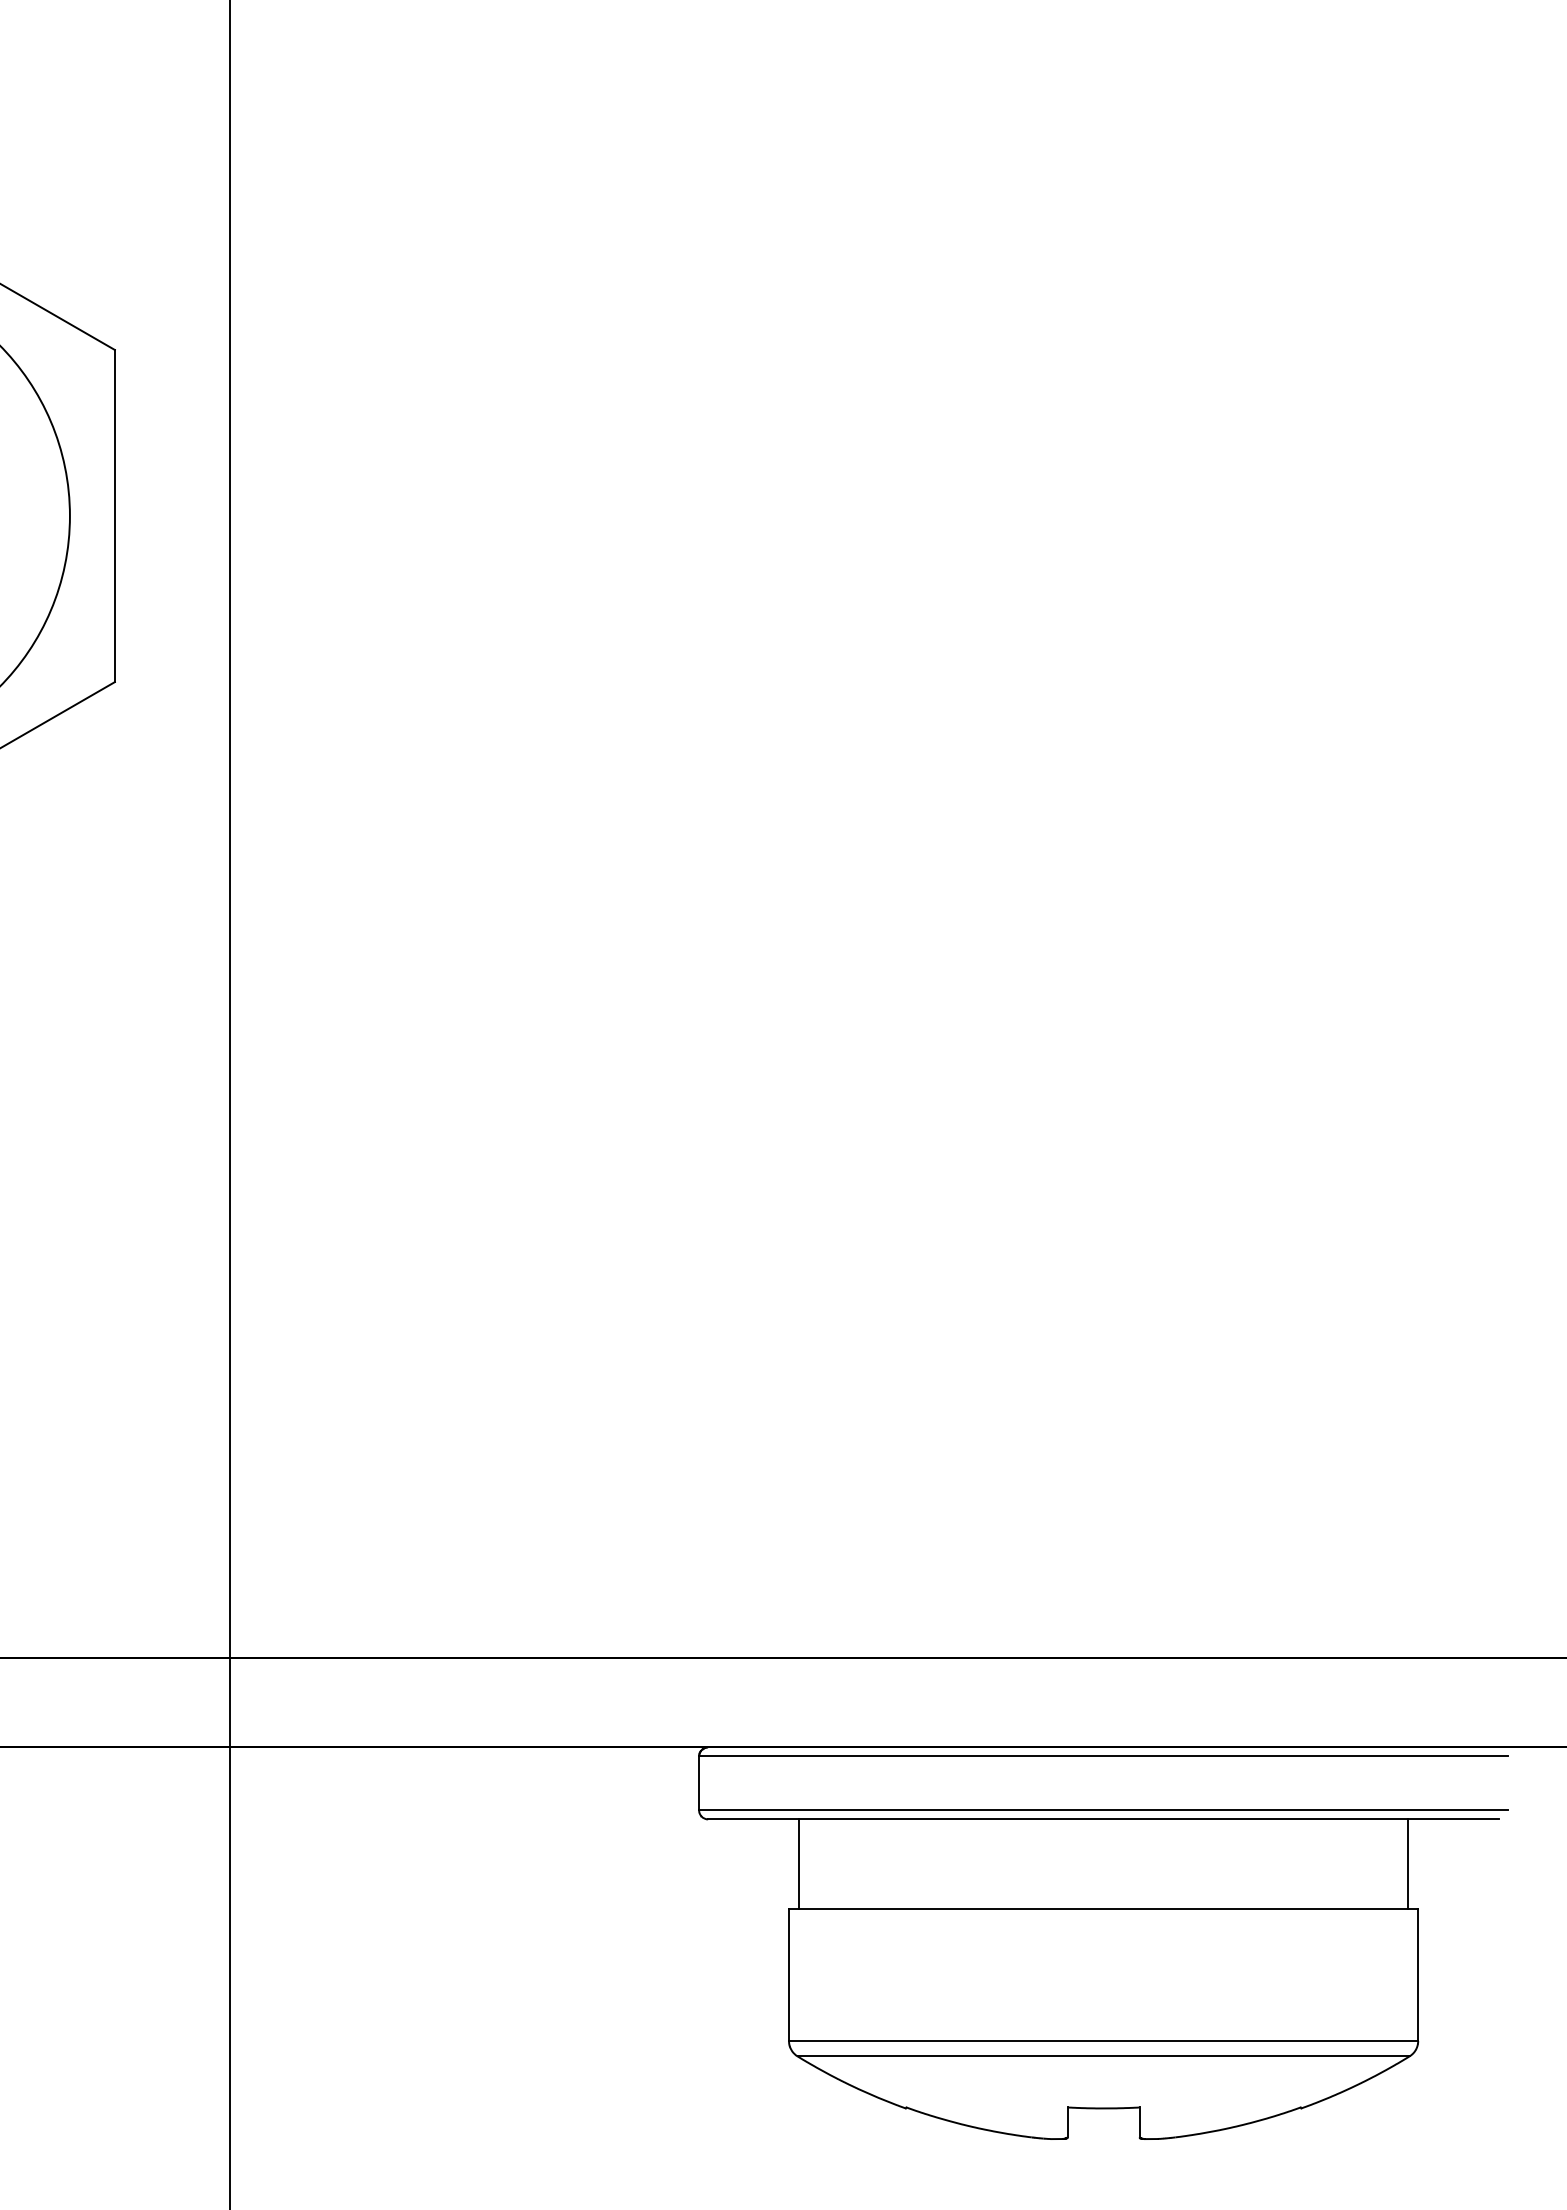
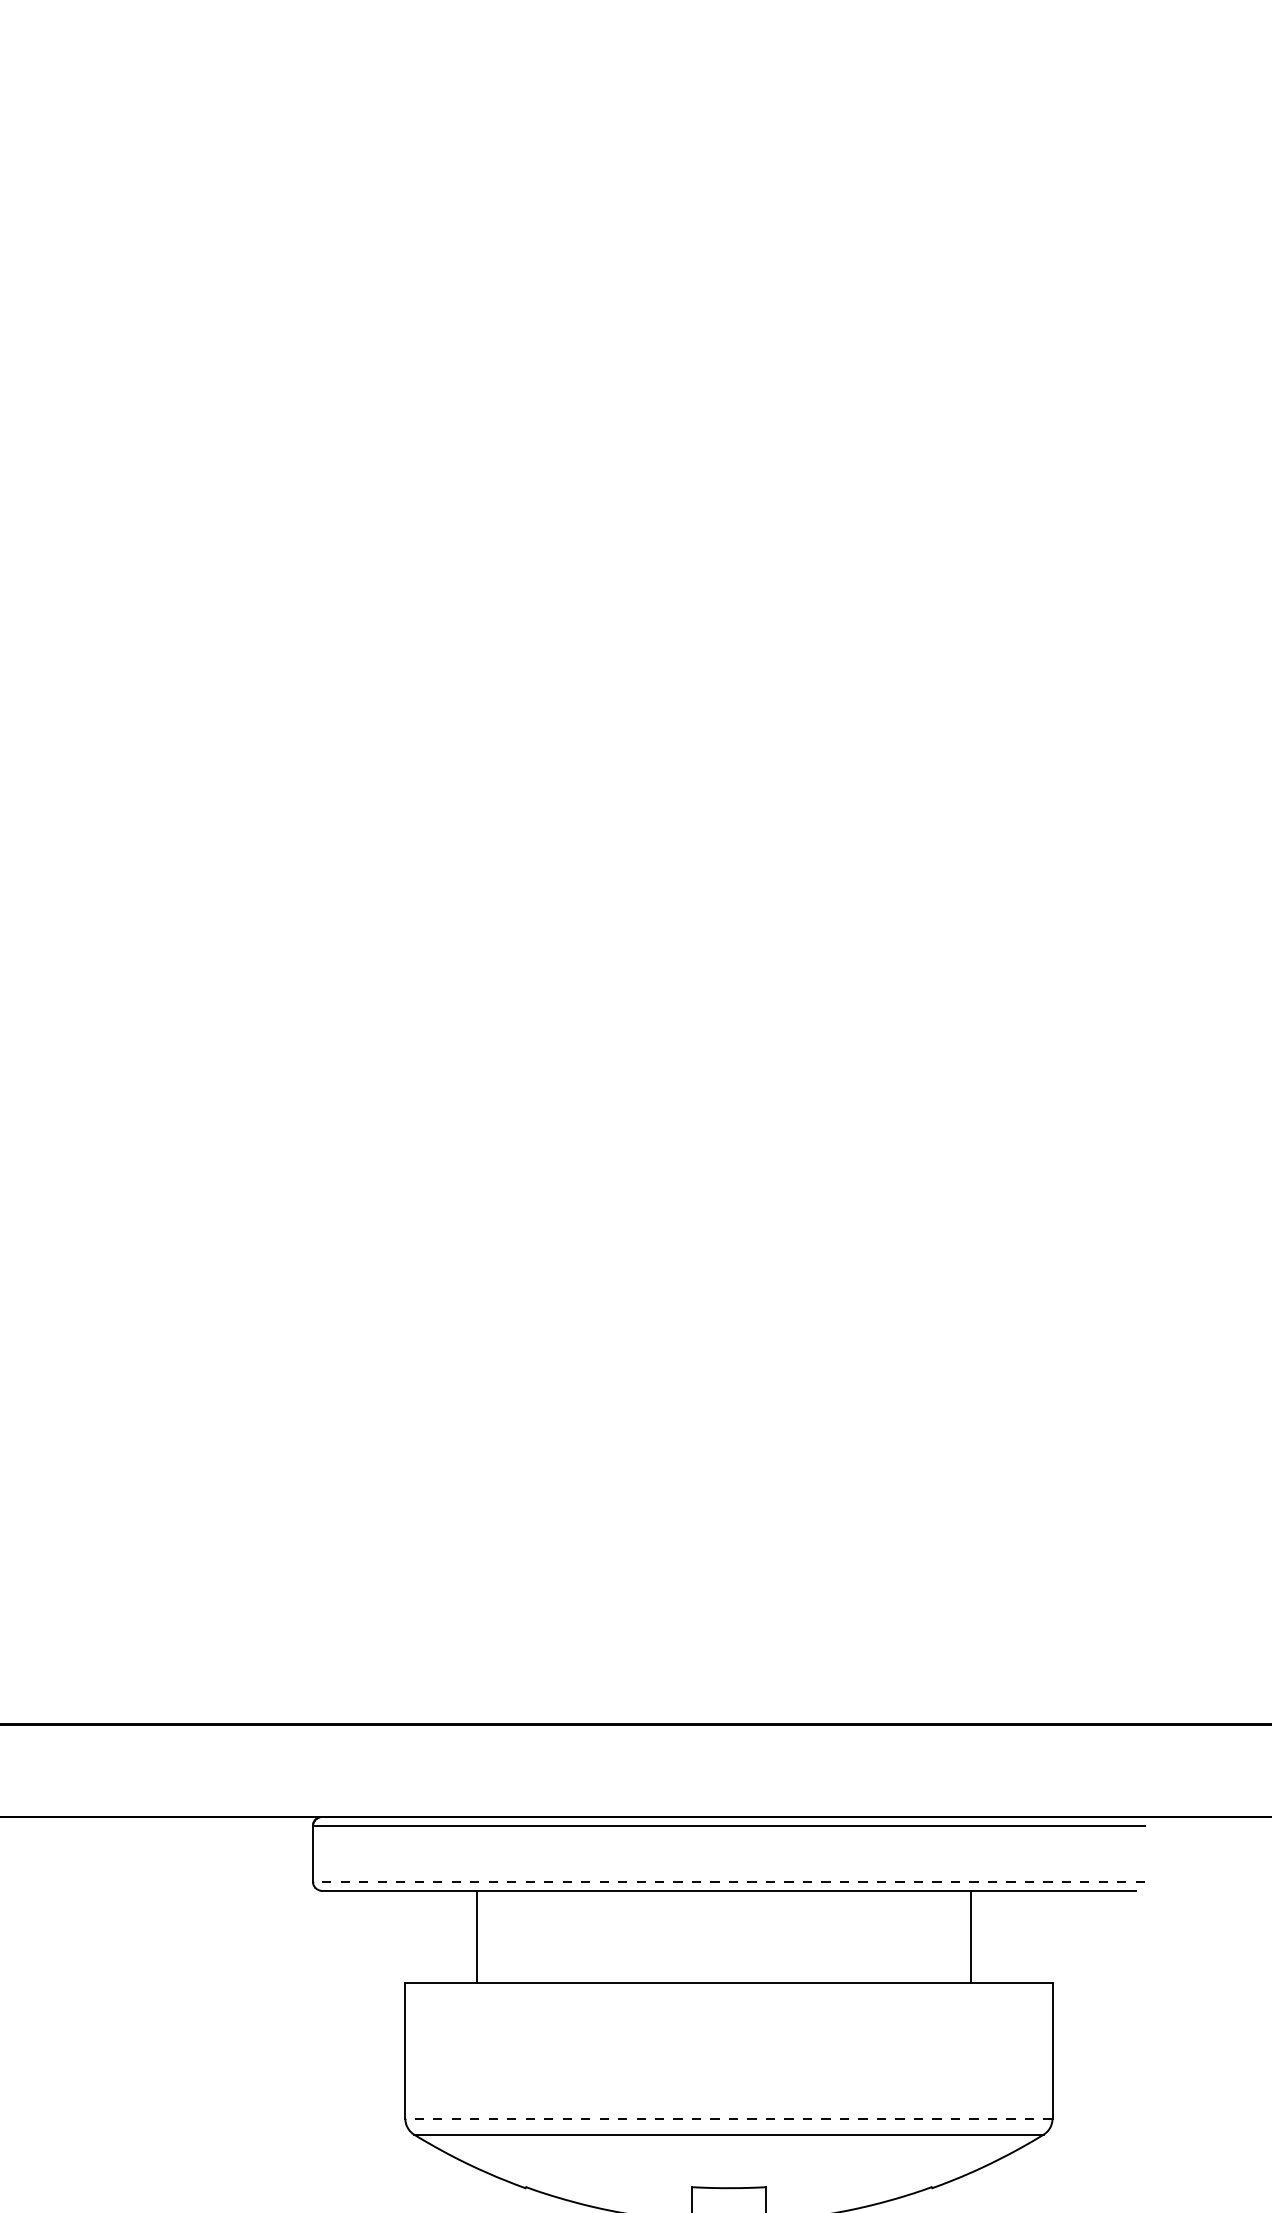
line: (1103, 1810) -> (728, 1881), solid -> dashed
line: (798, 1864) -> (476, 1937), moved
line: (1408, 1864) -> (971, 1937), moved
line: (1103, 2041) -> (728, 2119), solid -> dashed

